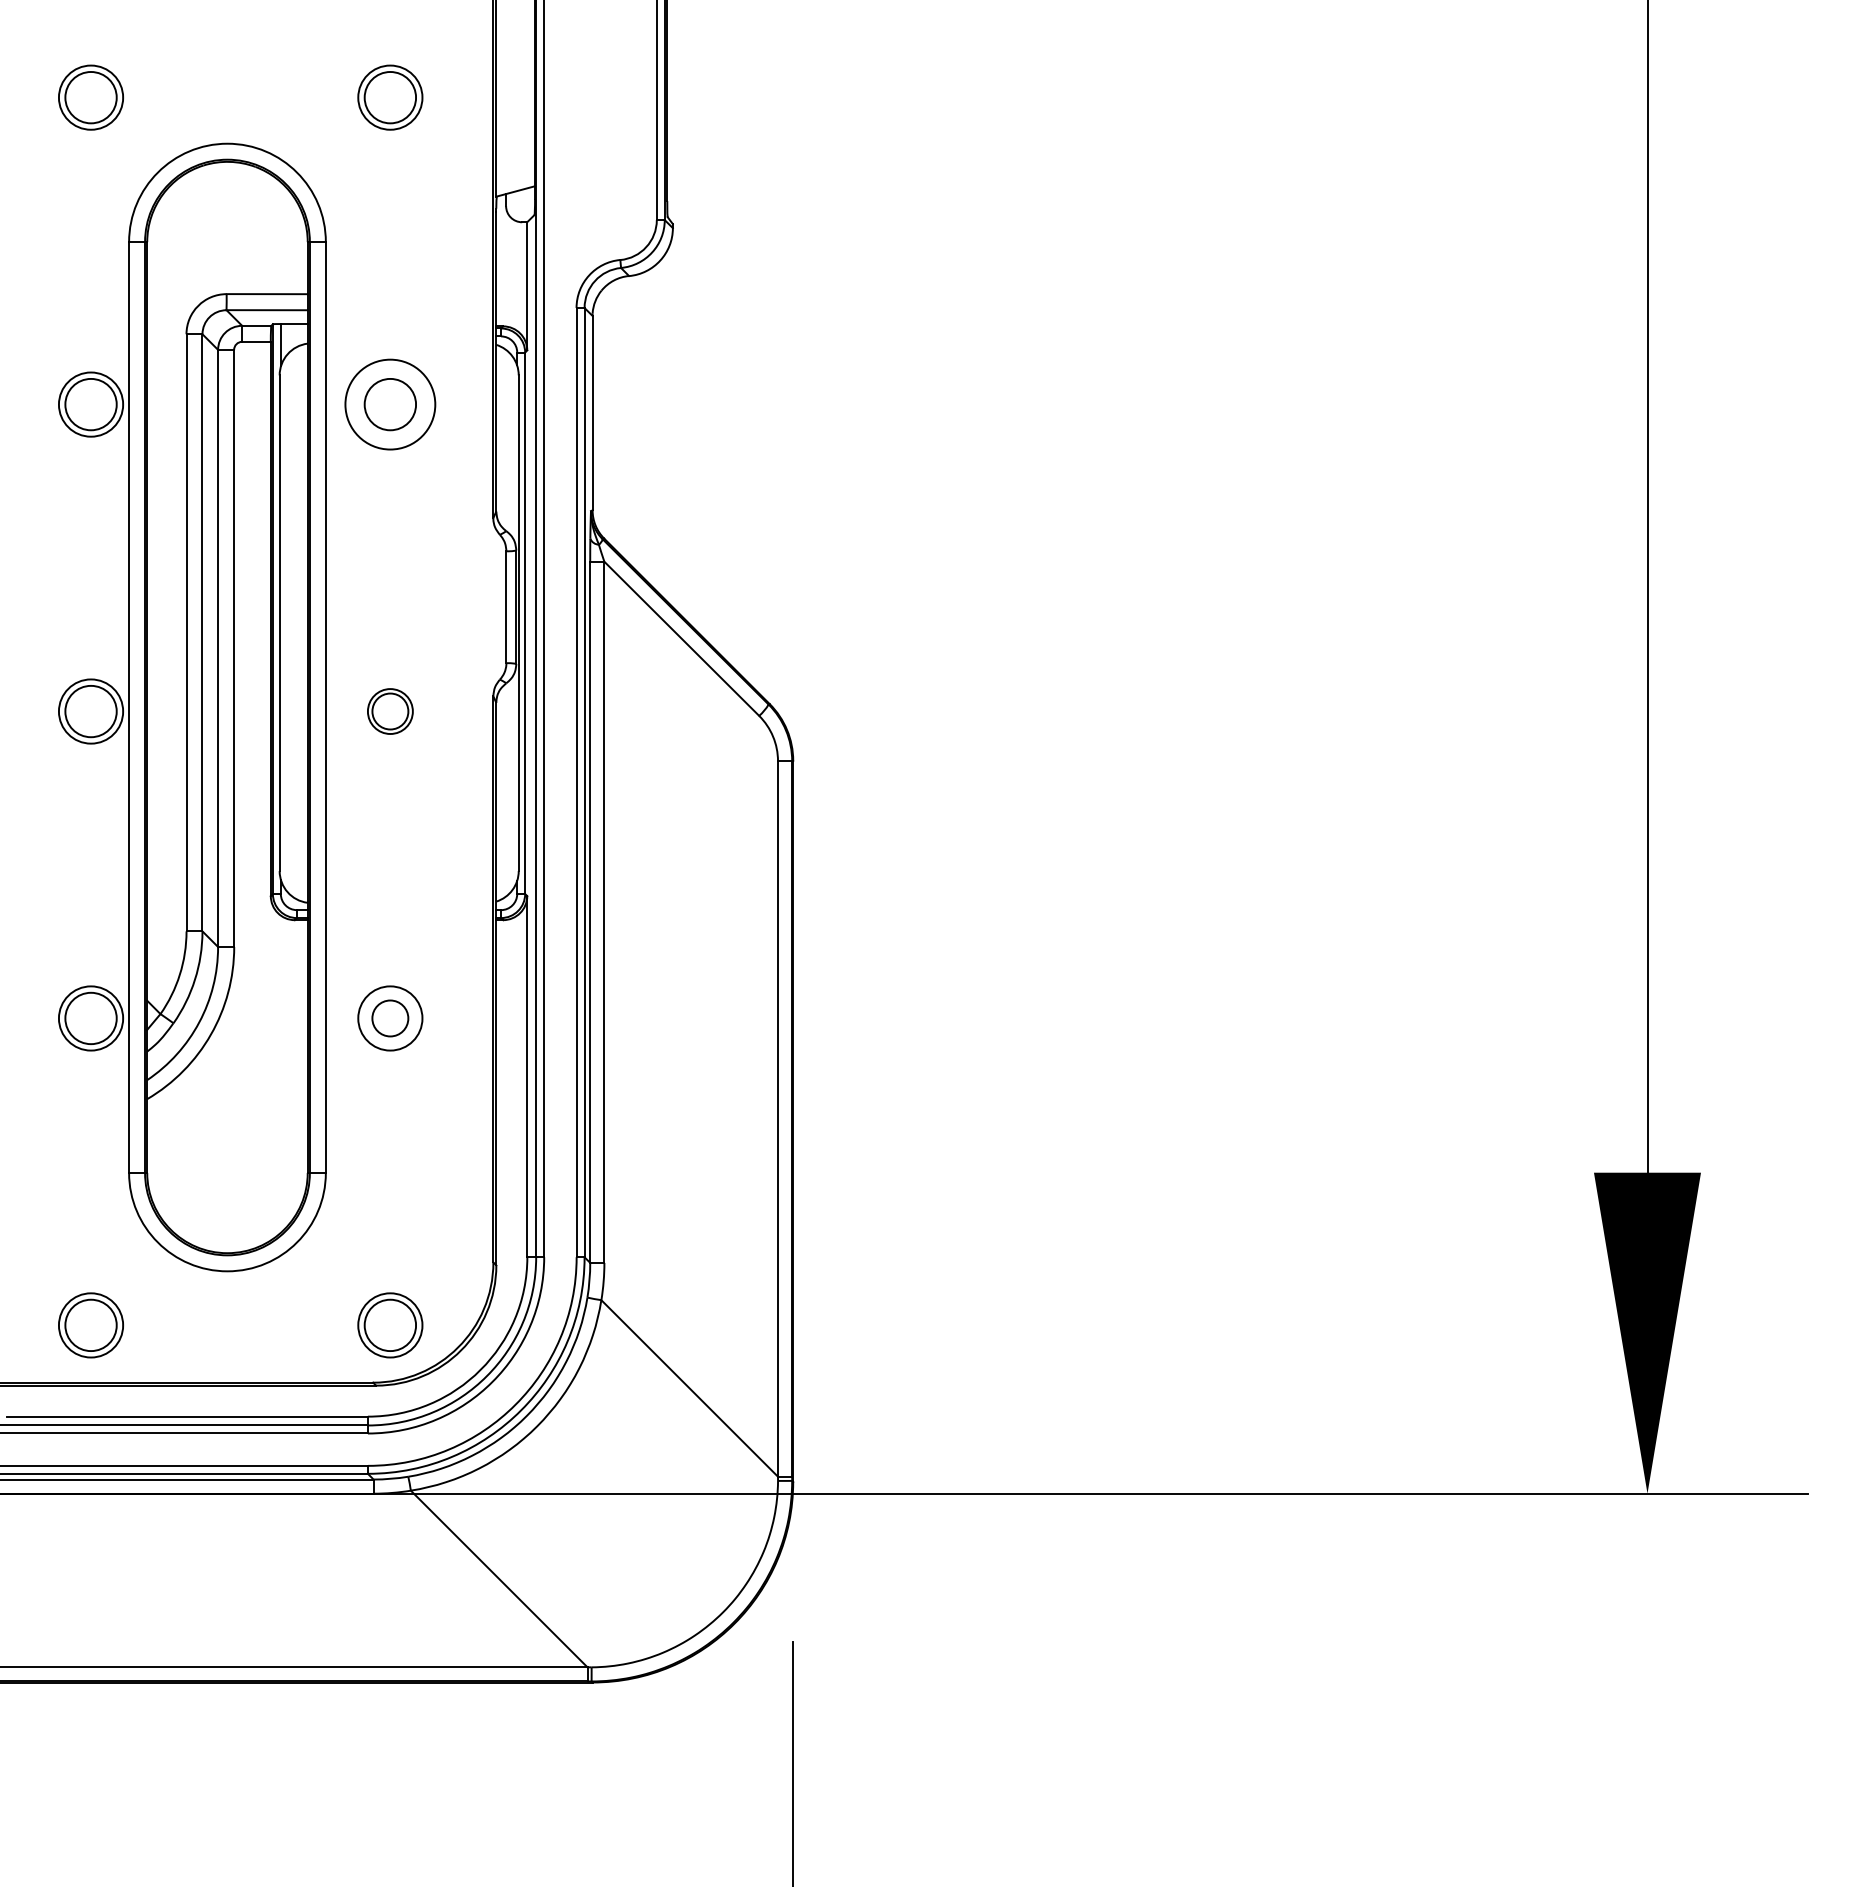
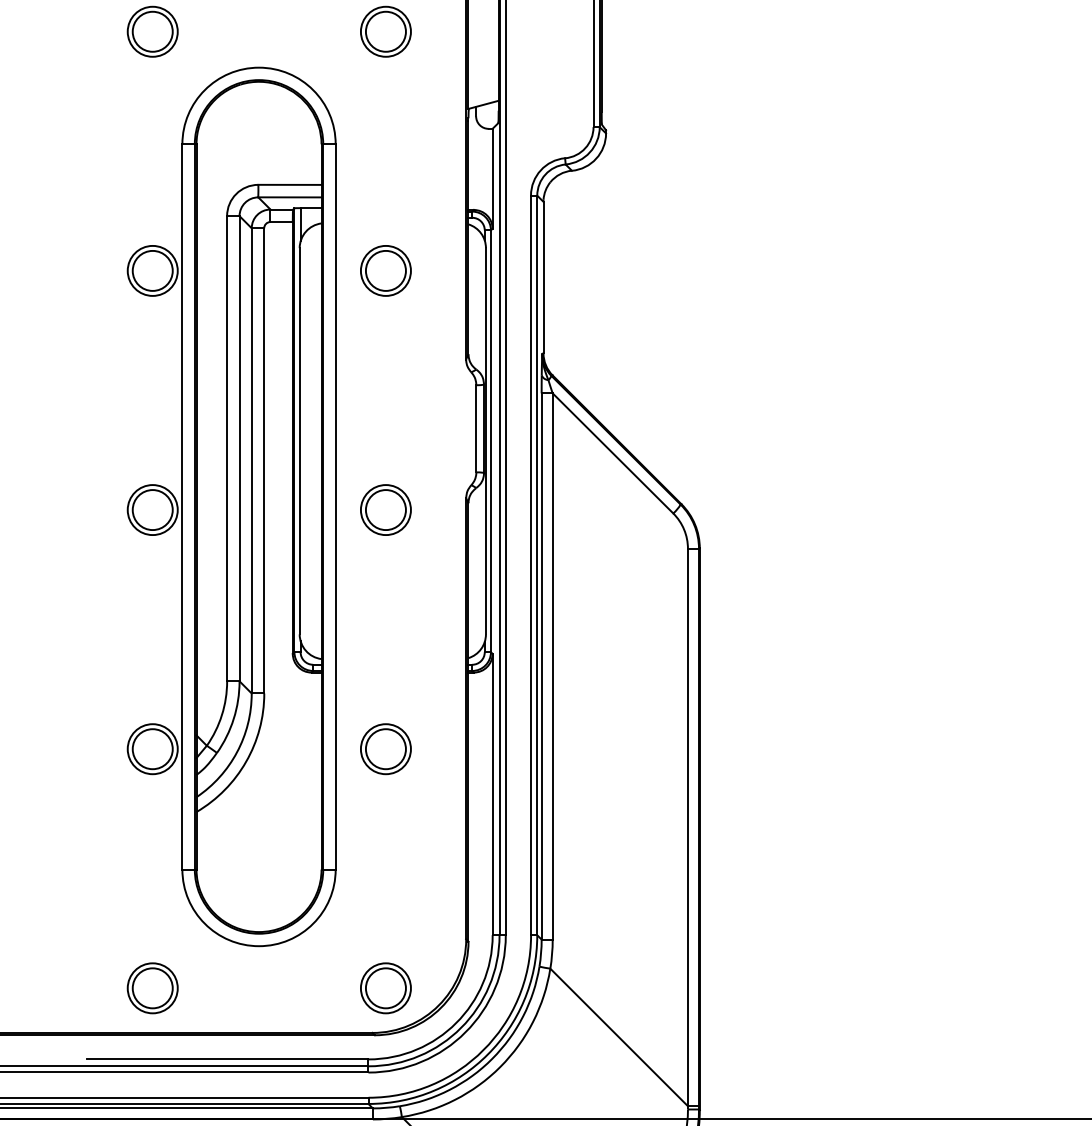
circle: (390, 404) -> (386, 270), size x0.71
part: (390, 711) -> (386, 510), size x1.43
circle: (390, 1018) -> (386, 749), size x1.43

